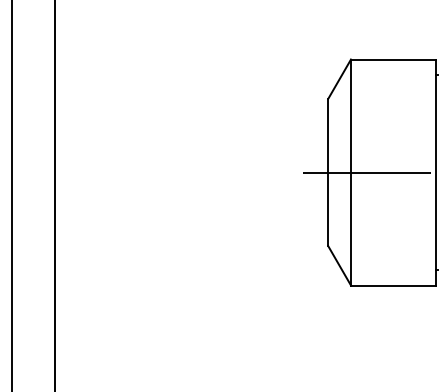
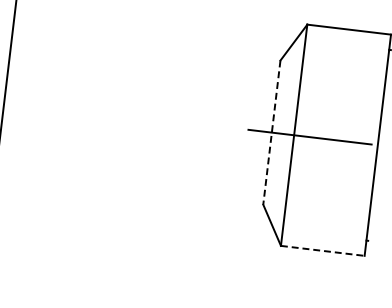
line: (328, 172) -> (272, 132), solid -> dashed
line: (393, 285) -> (322, 250), solid -> dashed

